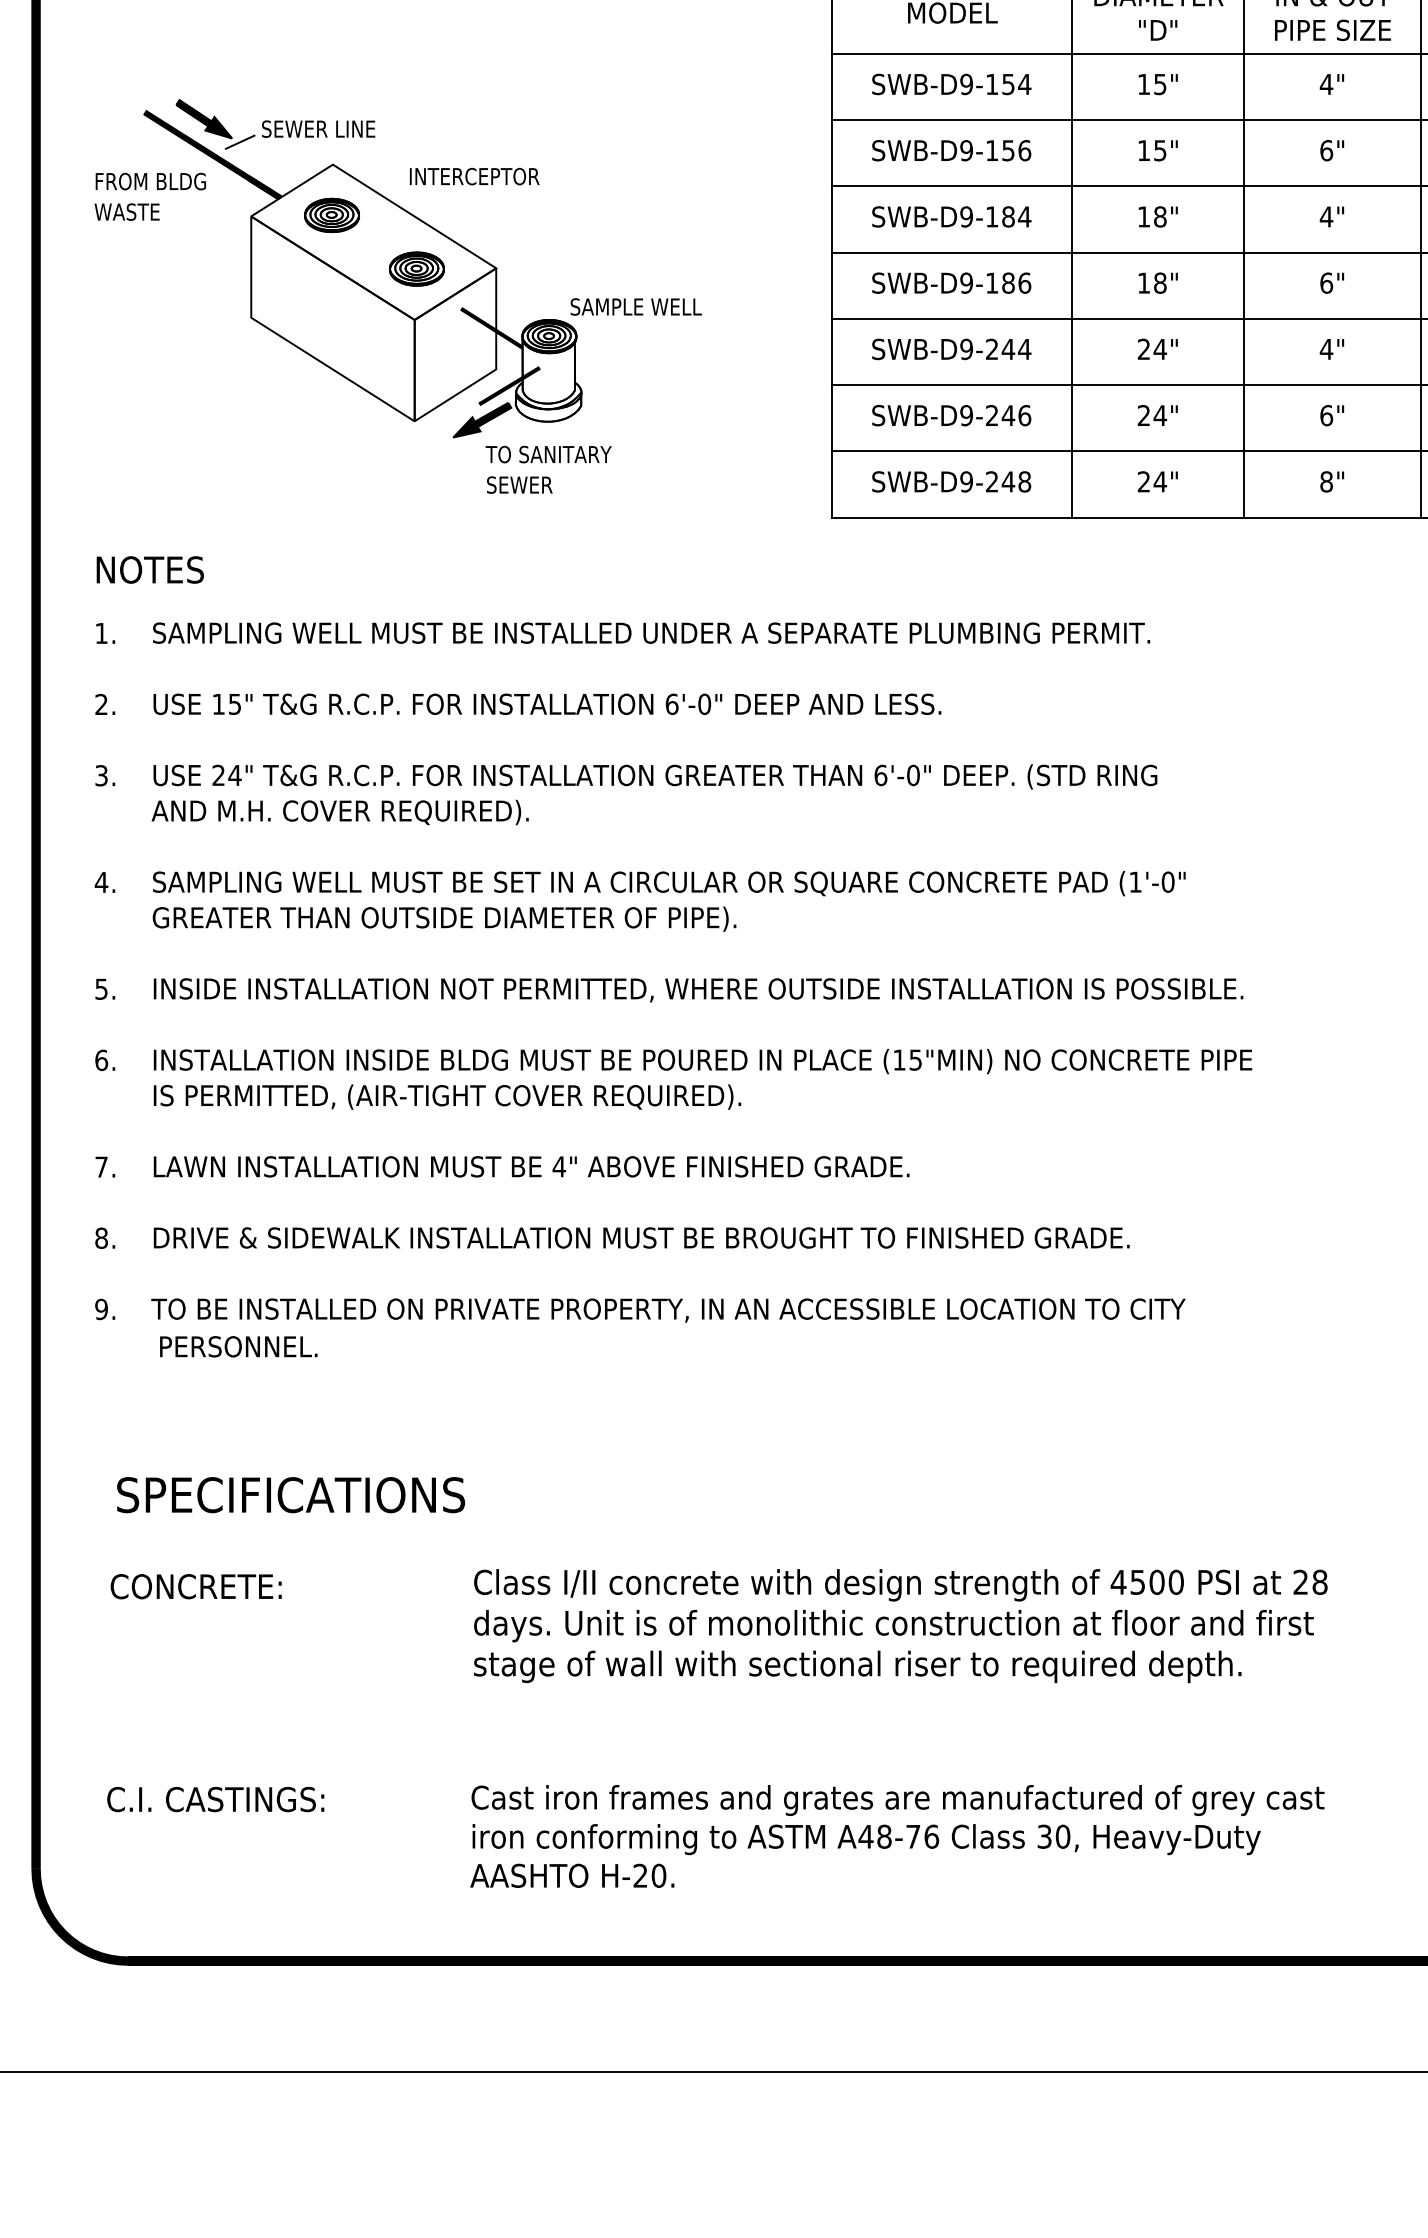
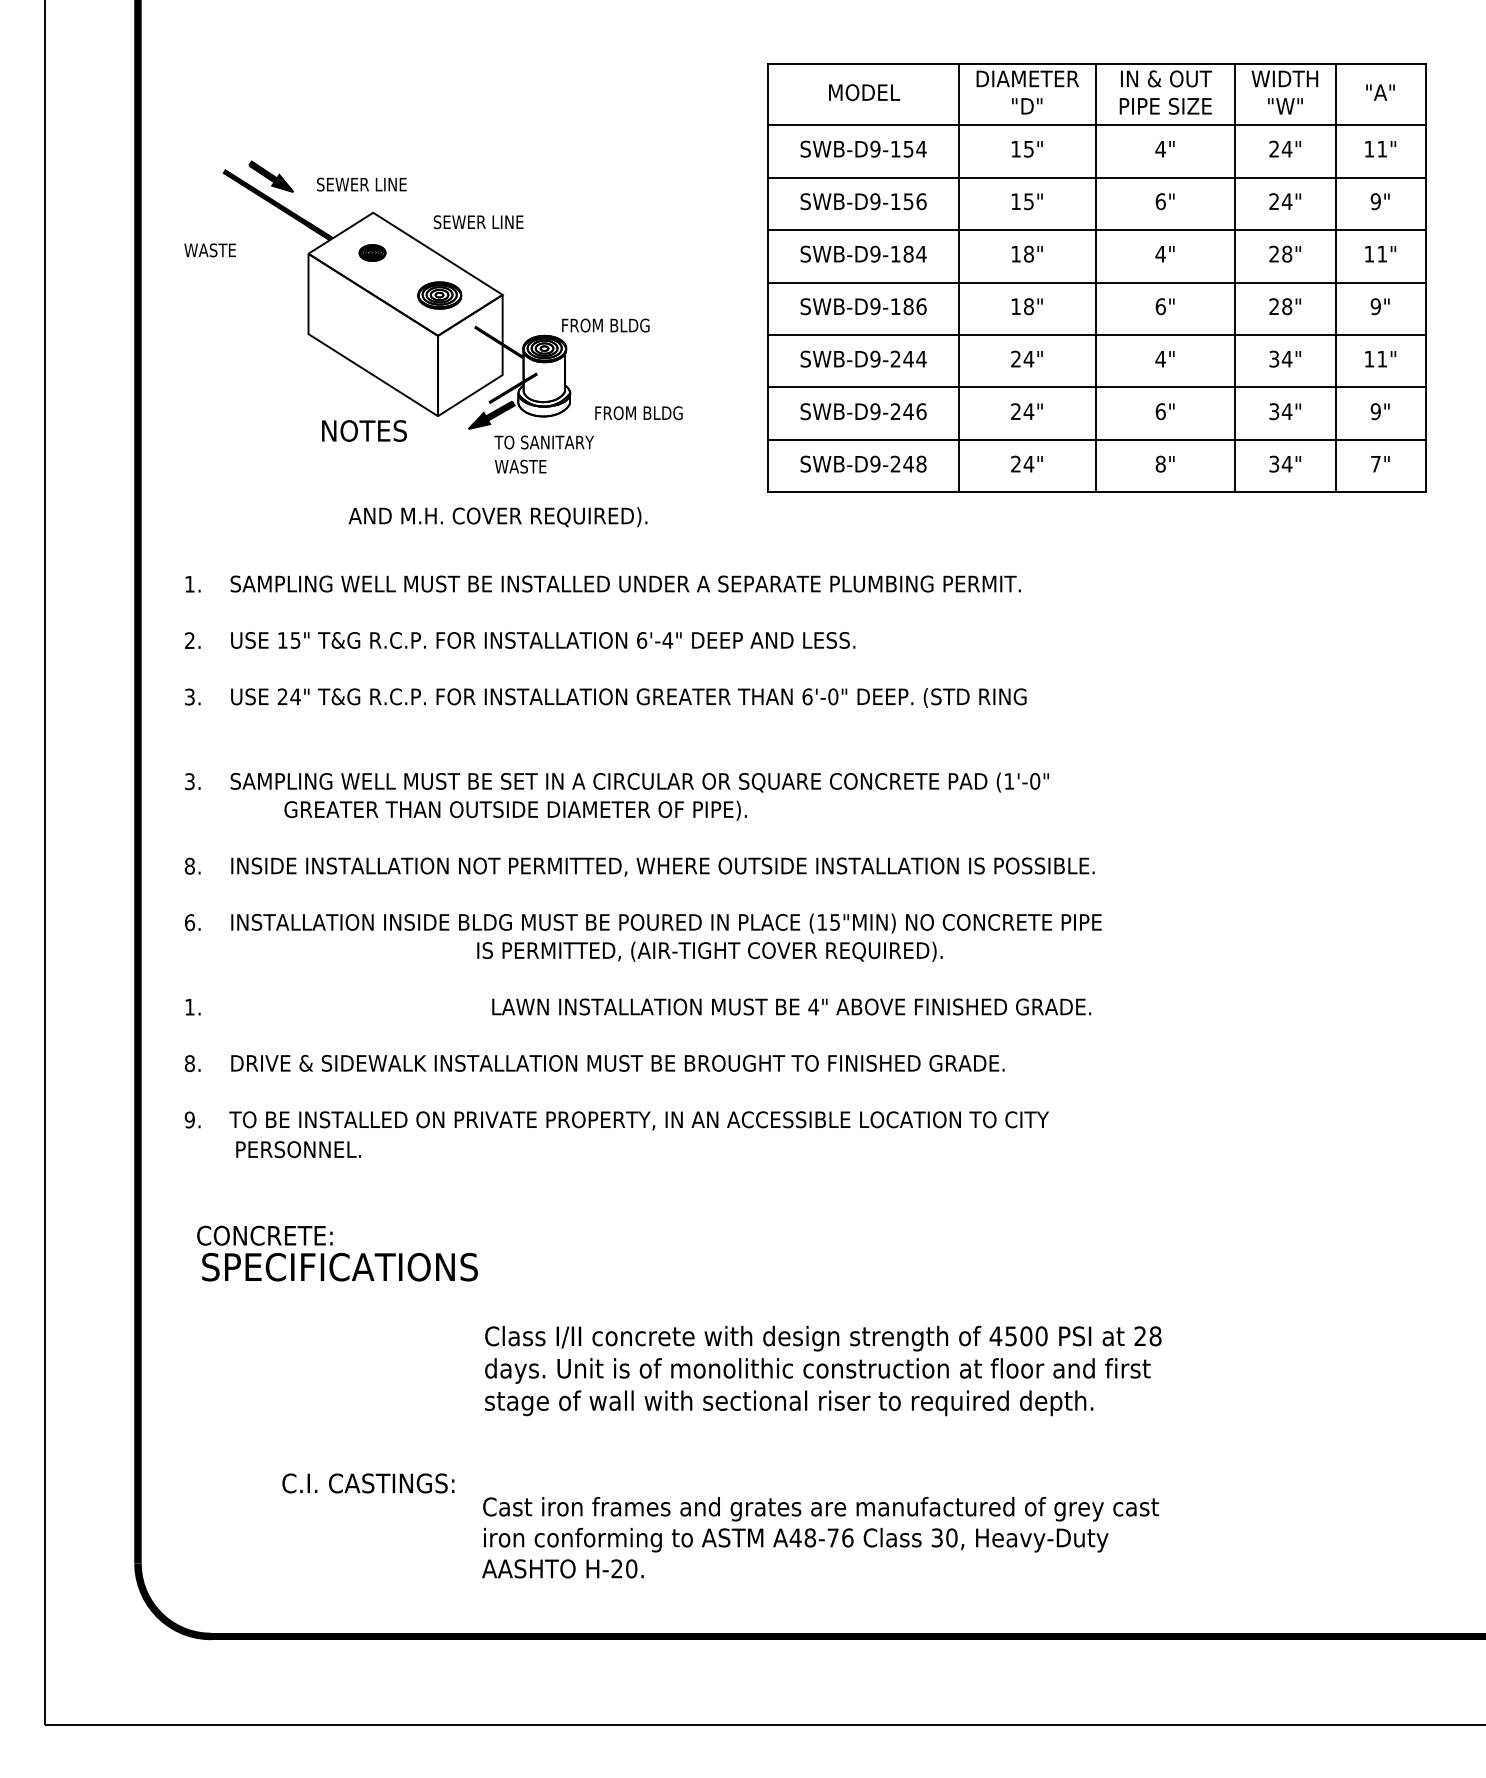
line: (239, 141) -> (299, 194), removed
text: (473, 176) -> (484, 222), INTERCEPTOR -> SEWER LINE
text: (150, 181) -> (638, 413), moved
part: (332, 214) -> (372, 252), size x0.6
text: (636, 306) -> (613, 325), SAMPLE WELL -> FROM BLDG
text: (520, 484) -> (521, 466), SEWER -> WASTE
text: (150, 569) -> (364, 430), moved
text: (704, 704) -> (667, 640), 6'-0" -> 6'-4"
text: (339, 812) -> (497, 517), moved
text: (101, 882) -> (189, 781), 4. -> 3.
text: (444, 918) -> (515, 810), moved
text: (101, 988) -> (189, 865), 5. -> 8.
text: (446, 1096) -> (709, 951), moved
text: (531, 1166) -> (791, 1006), moved
text: (101, 1167) -> (189, 1007), 7. -> 1.
text: (195, 1586) -> (264, 1235), moved
text: (215, 1799) -> (368, 1483), moved

